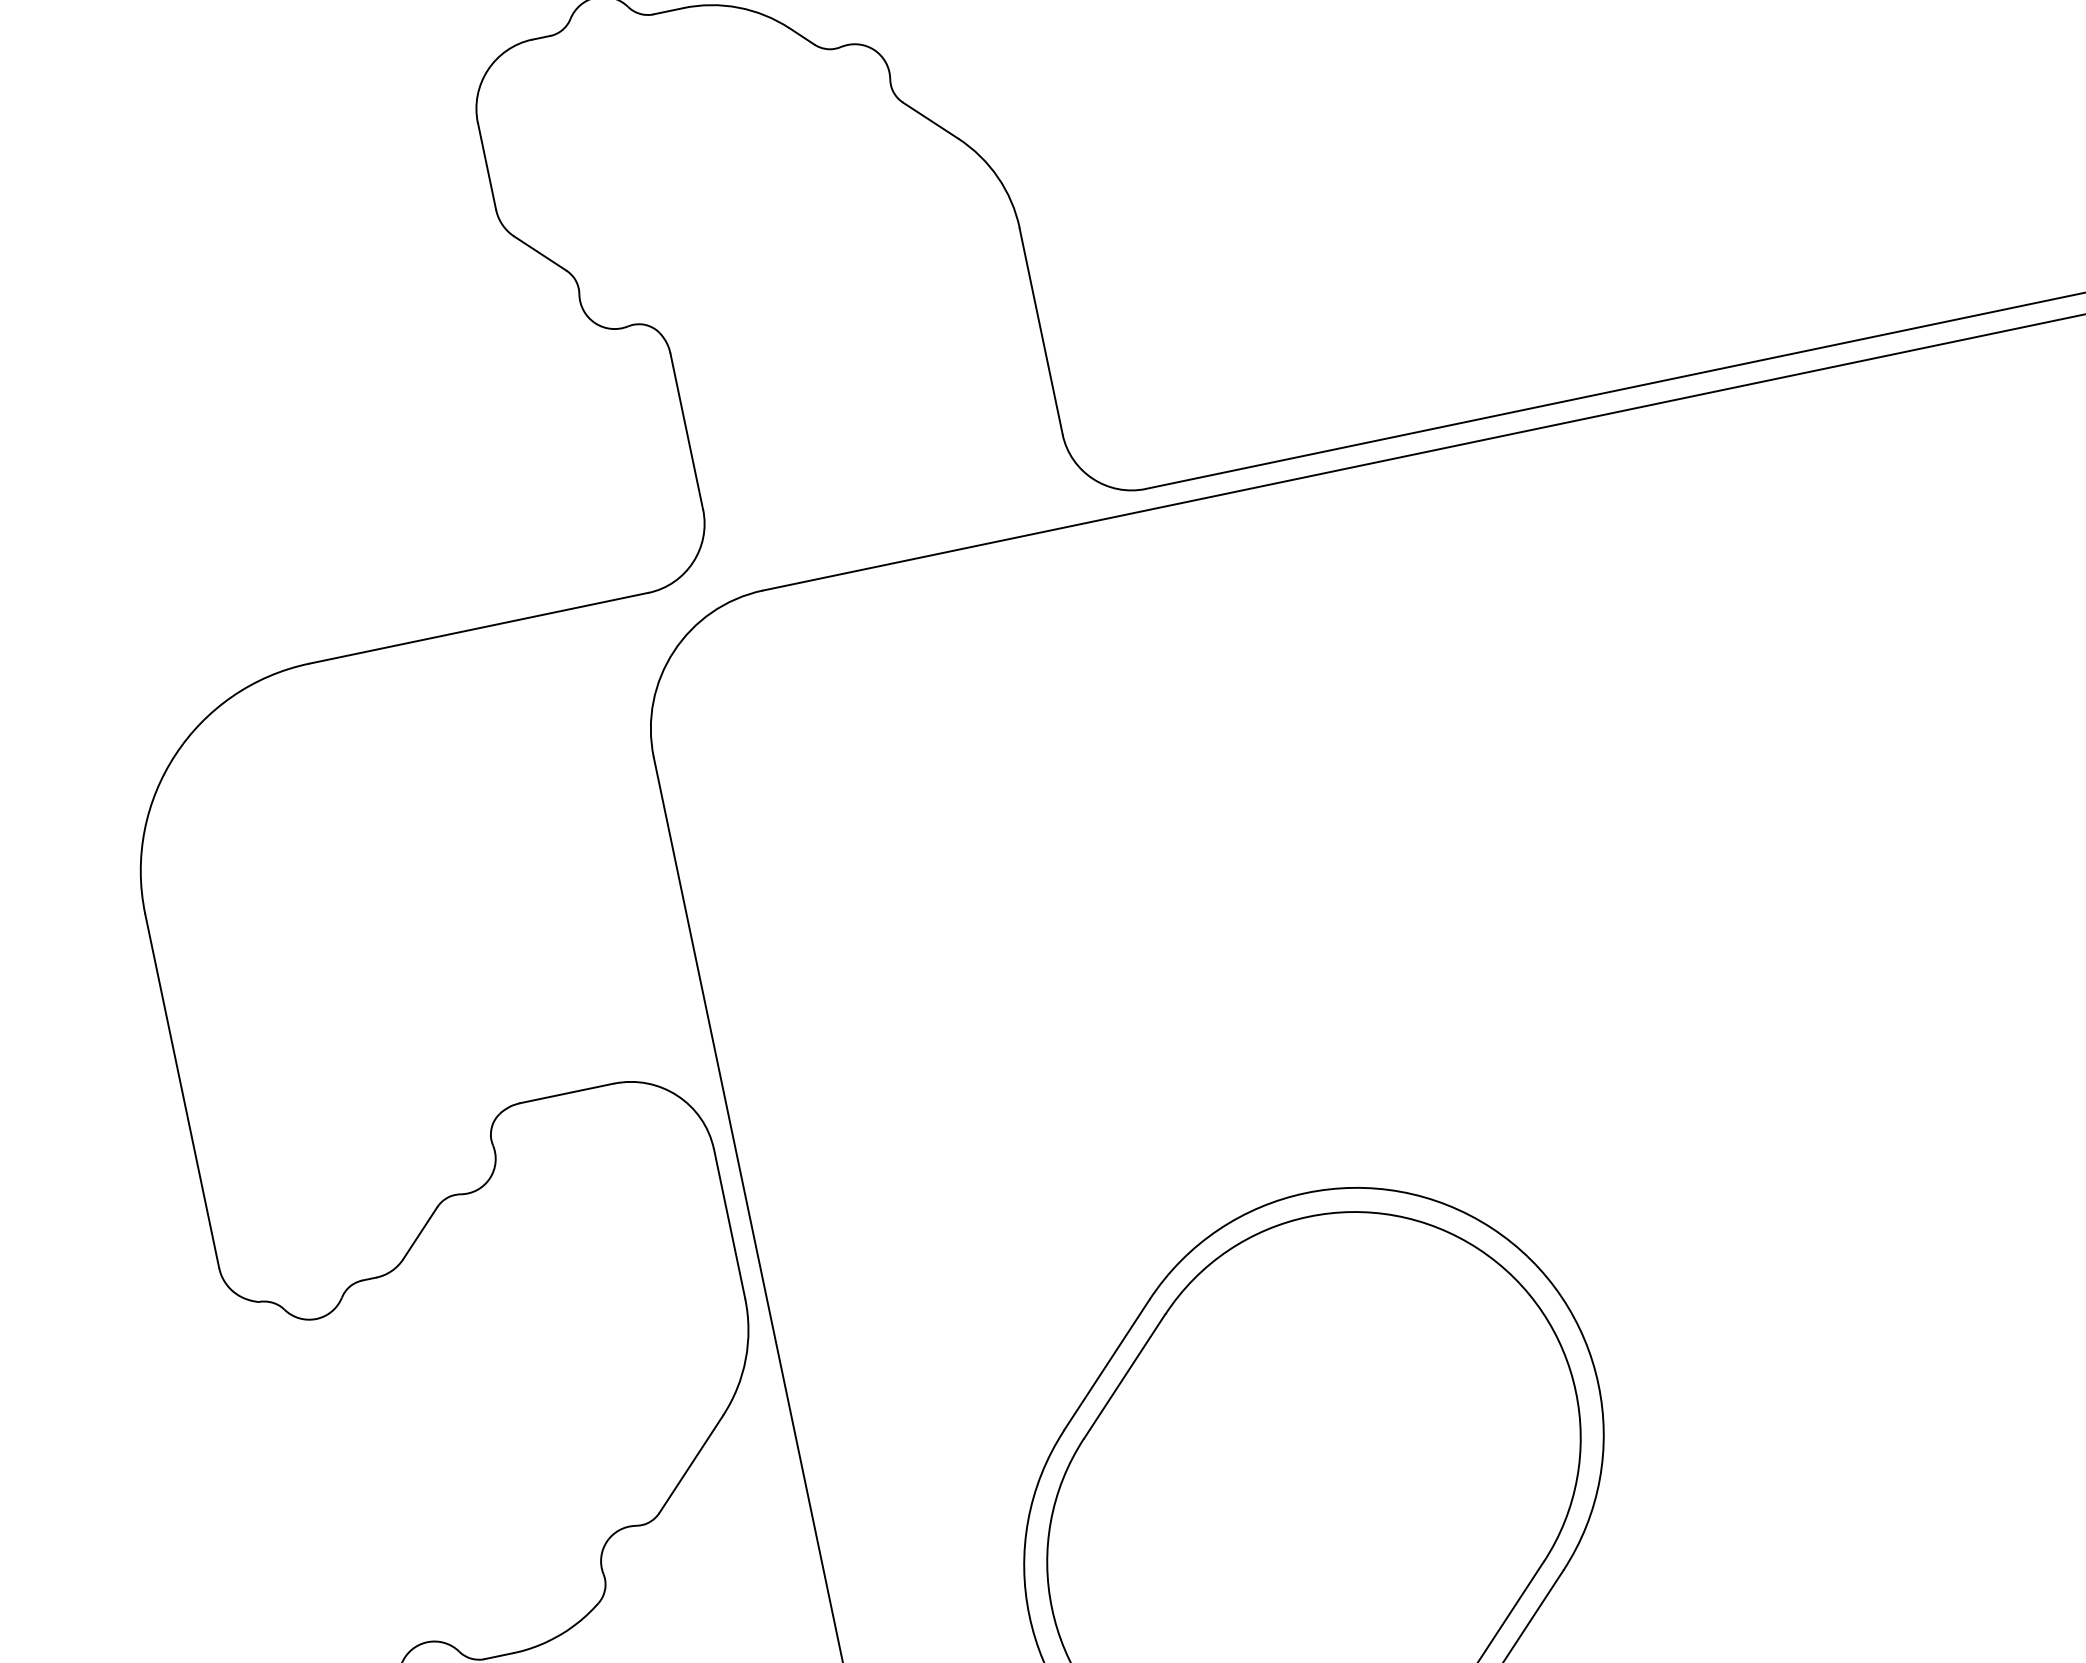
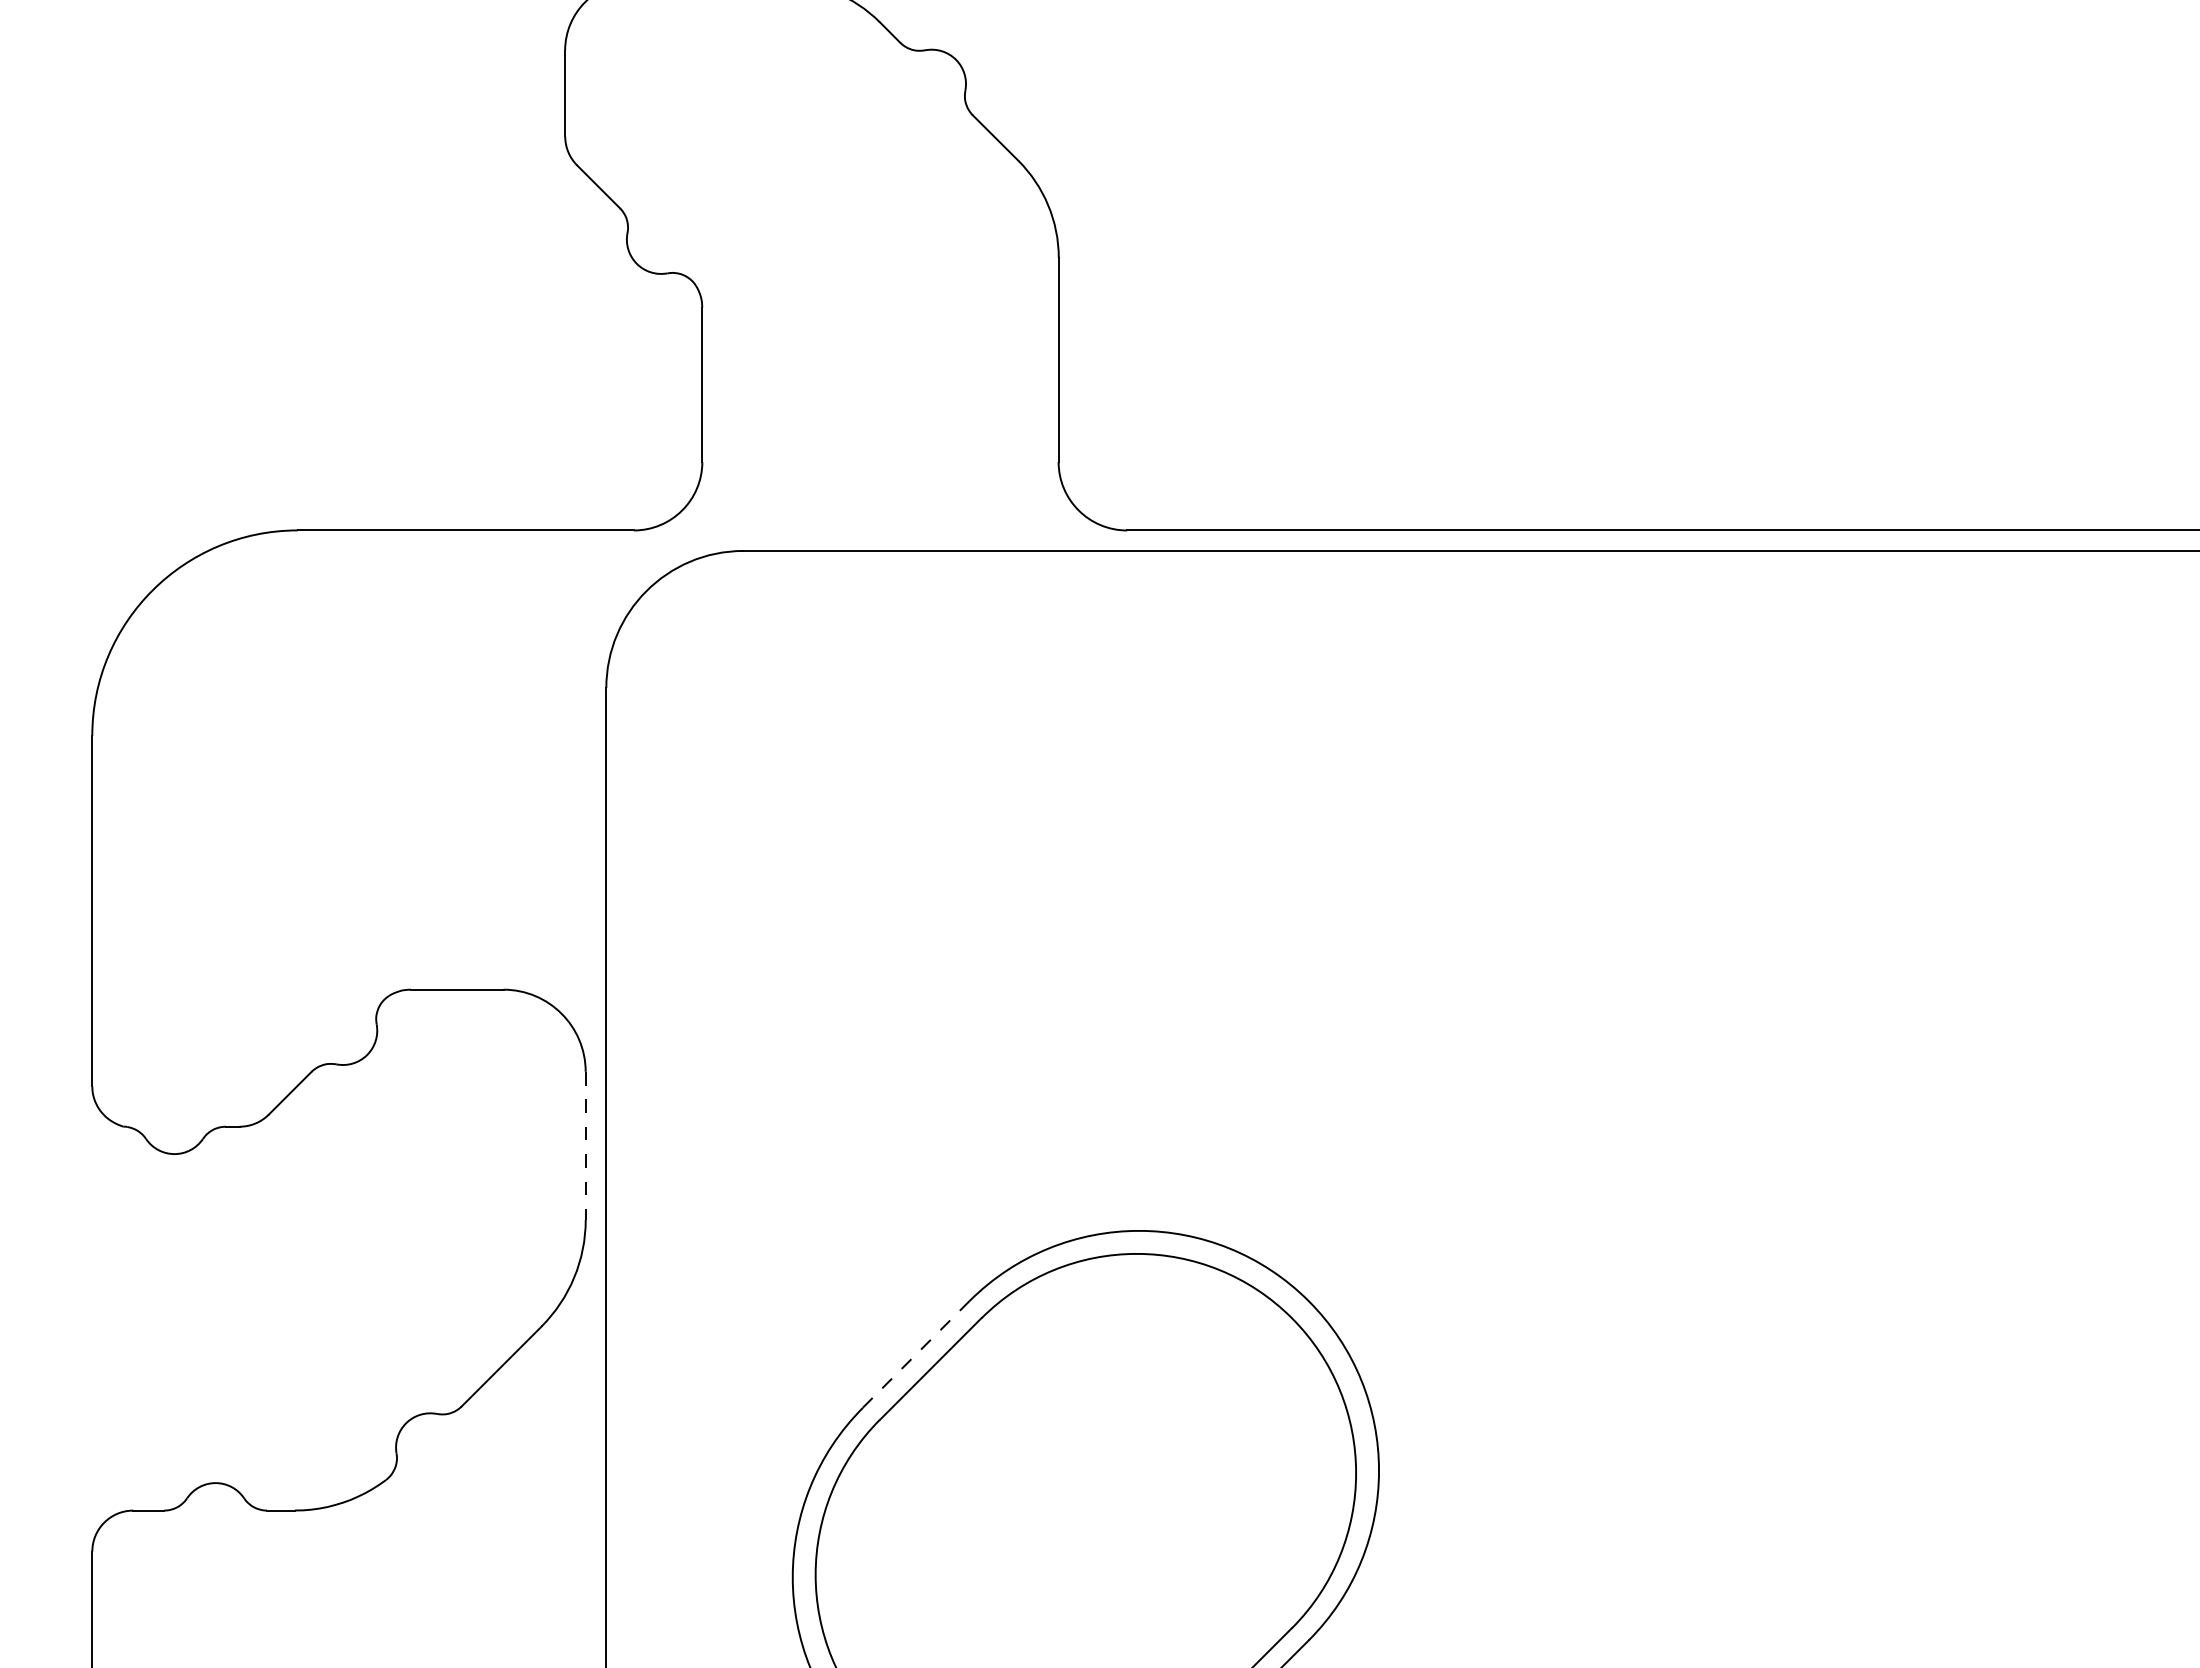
line: (729, 1224) -> (585, 1146), solid -> dashed
line: (1107, 1364) -> (916, 1354), solid -> dashed

